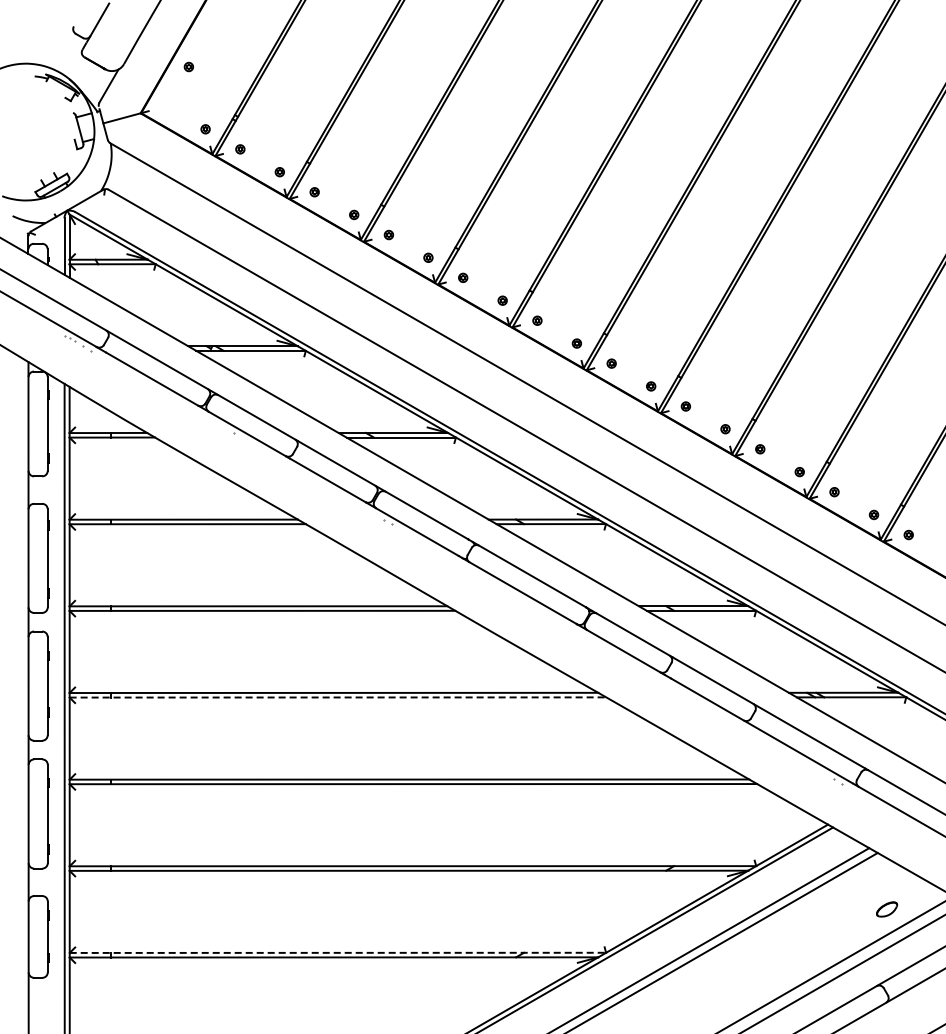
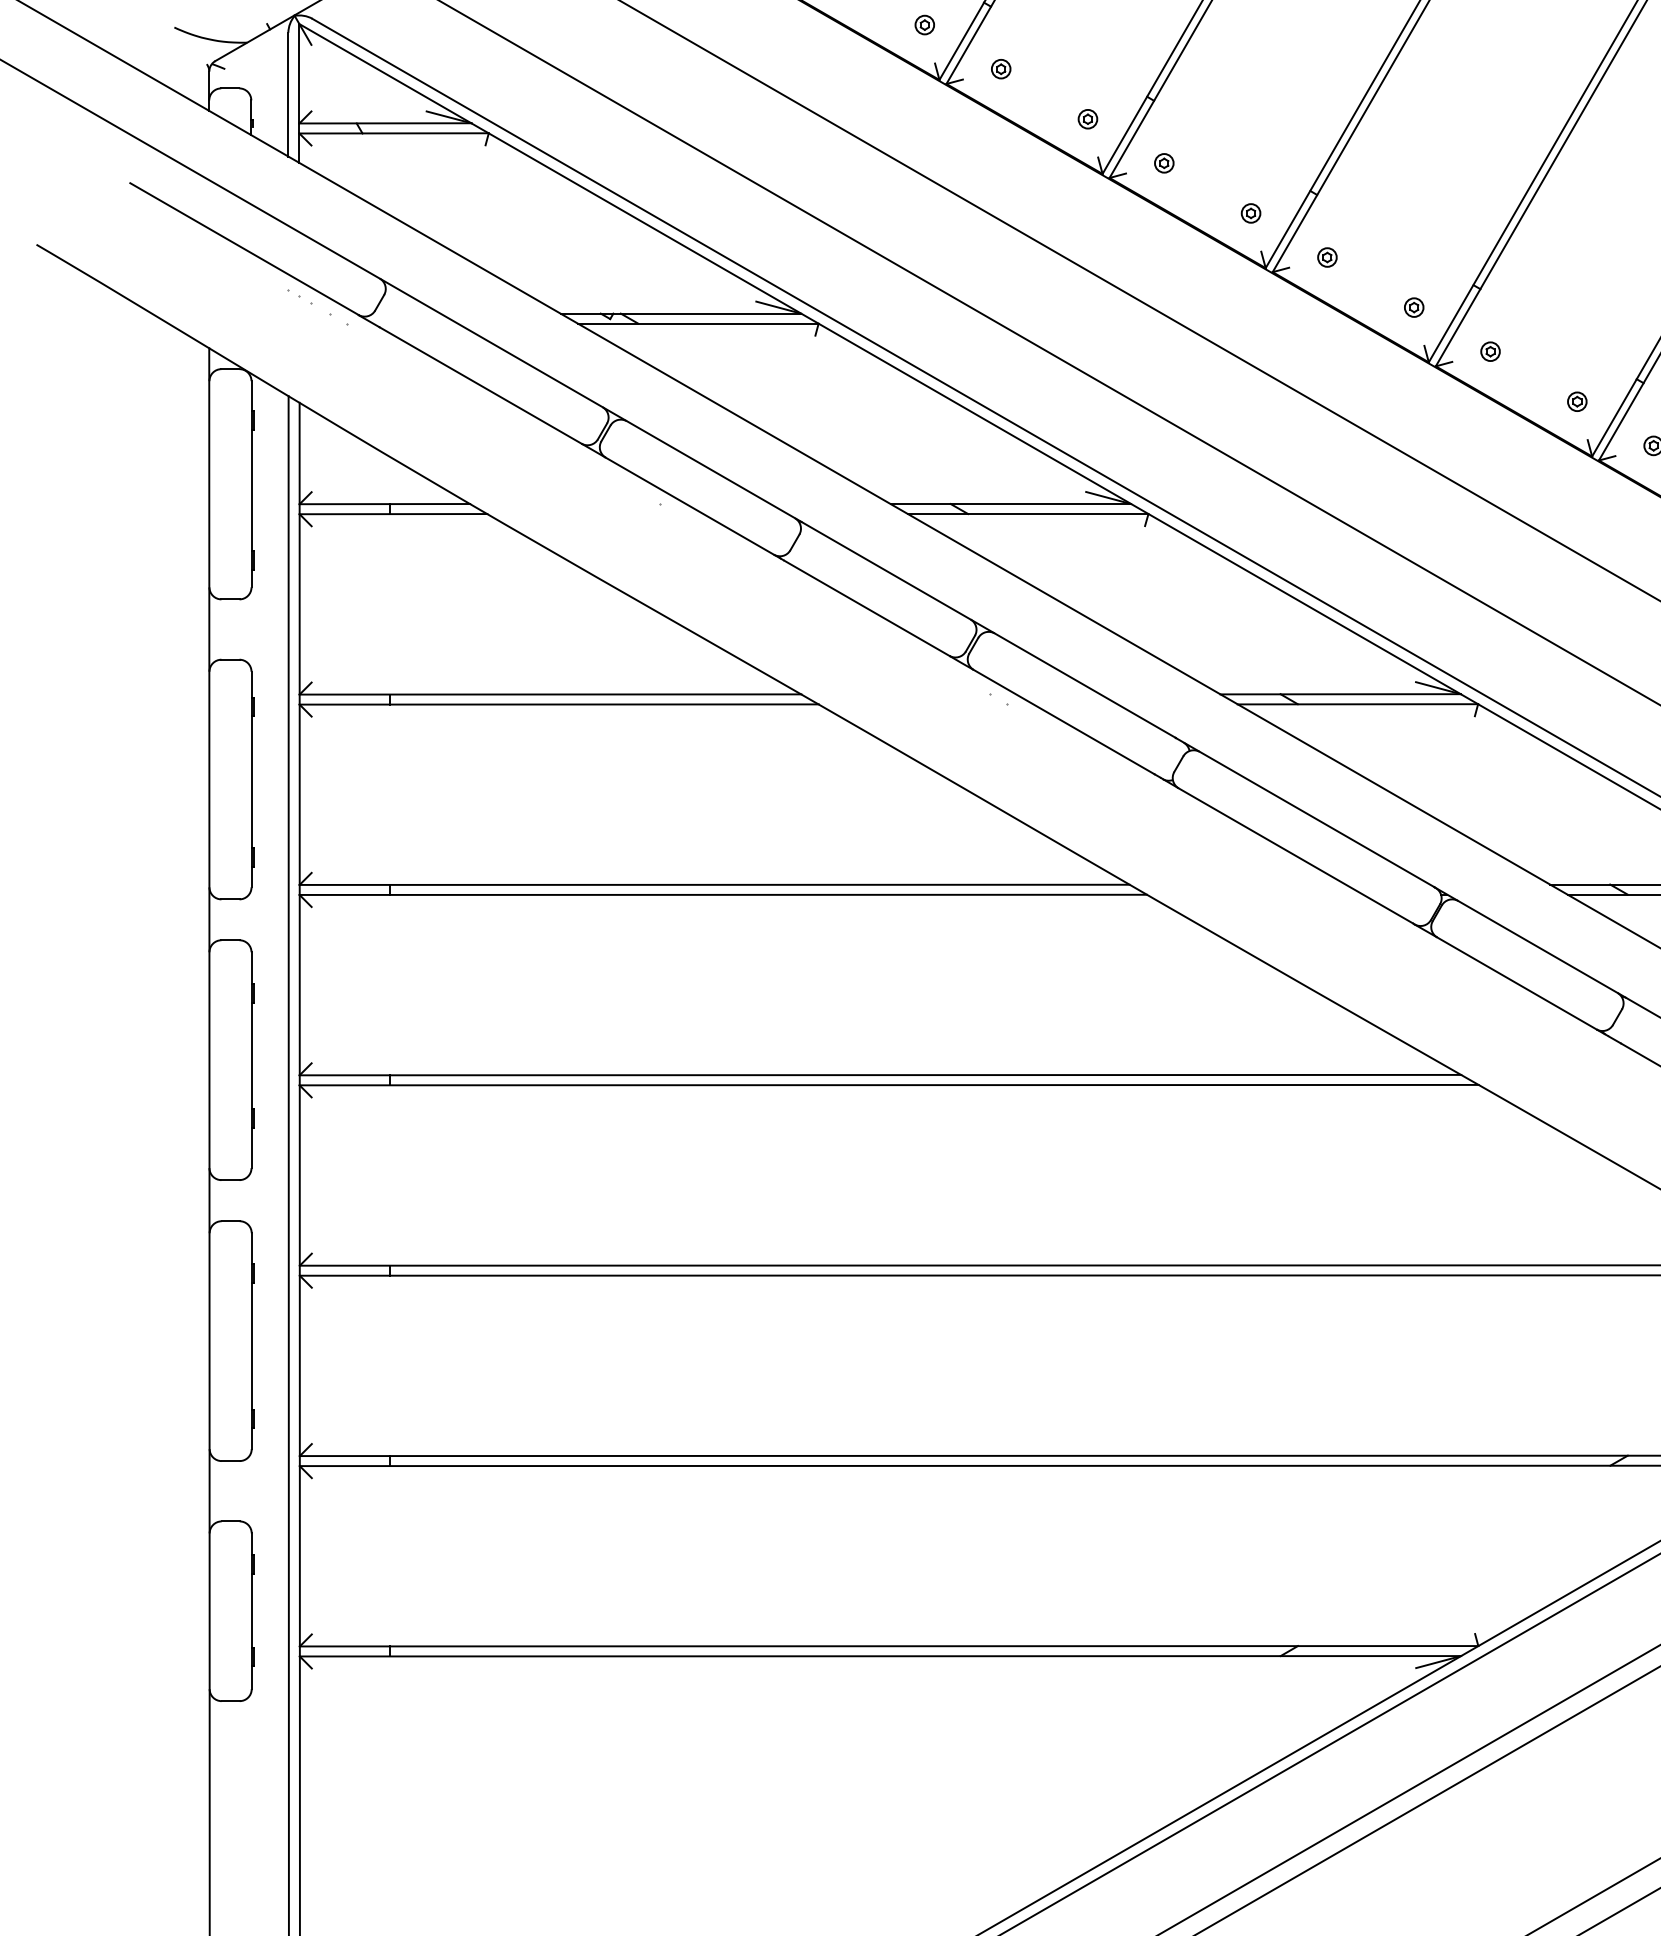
line: (338, 697) -> (890, 1085), dashed -> solid
line: (338, 952) -> (890, 1645), dashed -> solid

